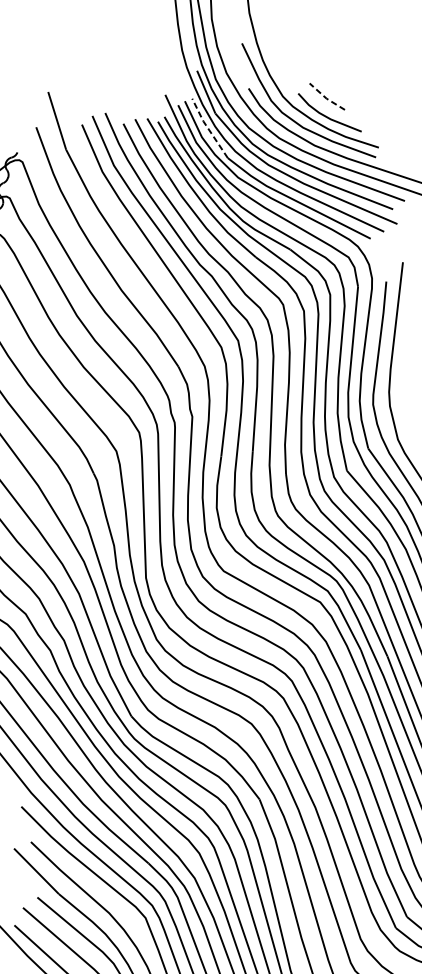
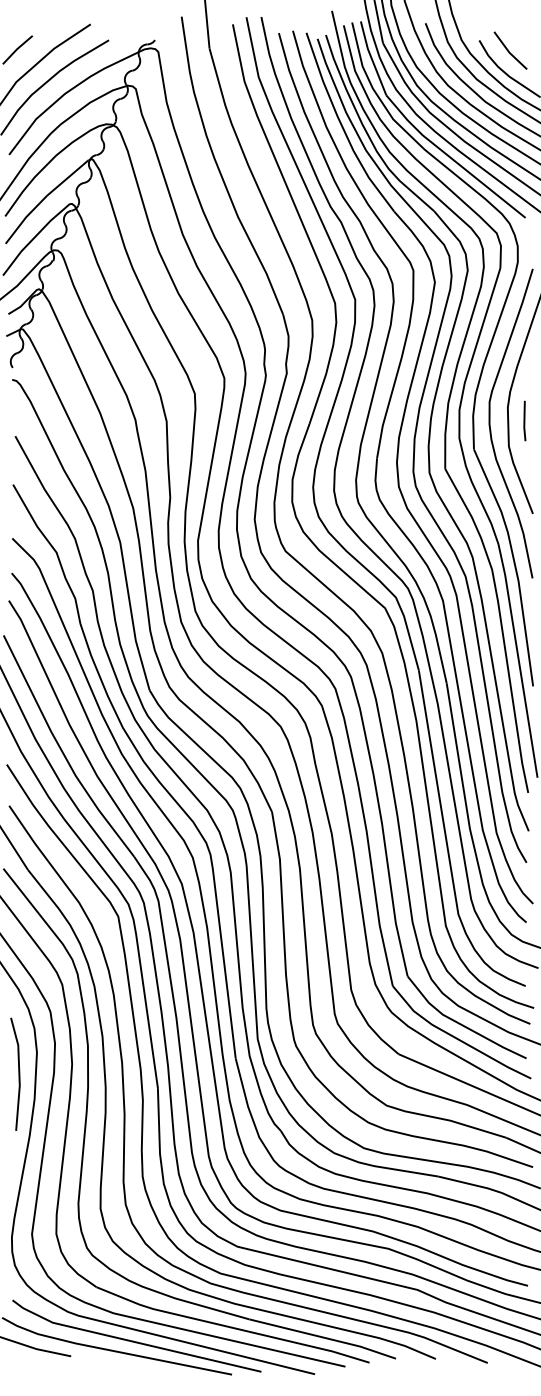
line: (326, 98) -> (509, 52), dashed -> solid
line: (208, 128) -> (371, 58), dashed -> solid
line: (406, 414) -> (524, 420), added

